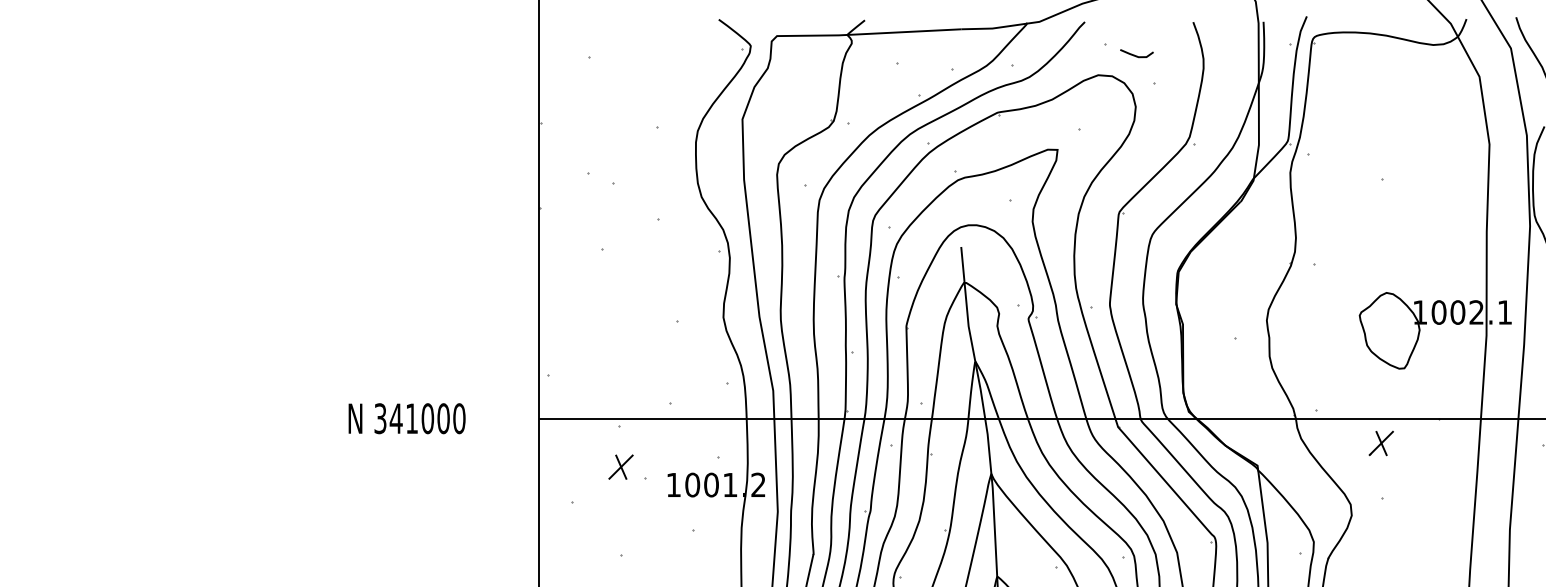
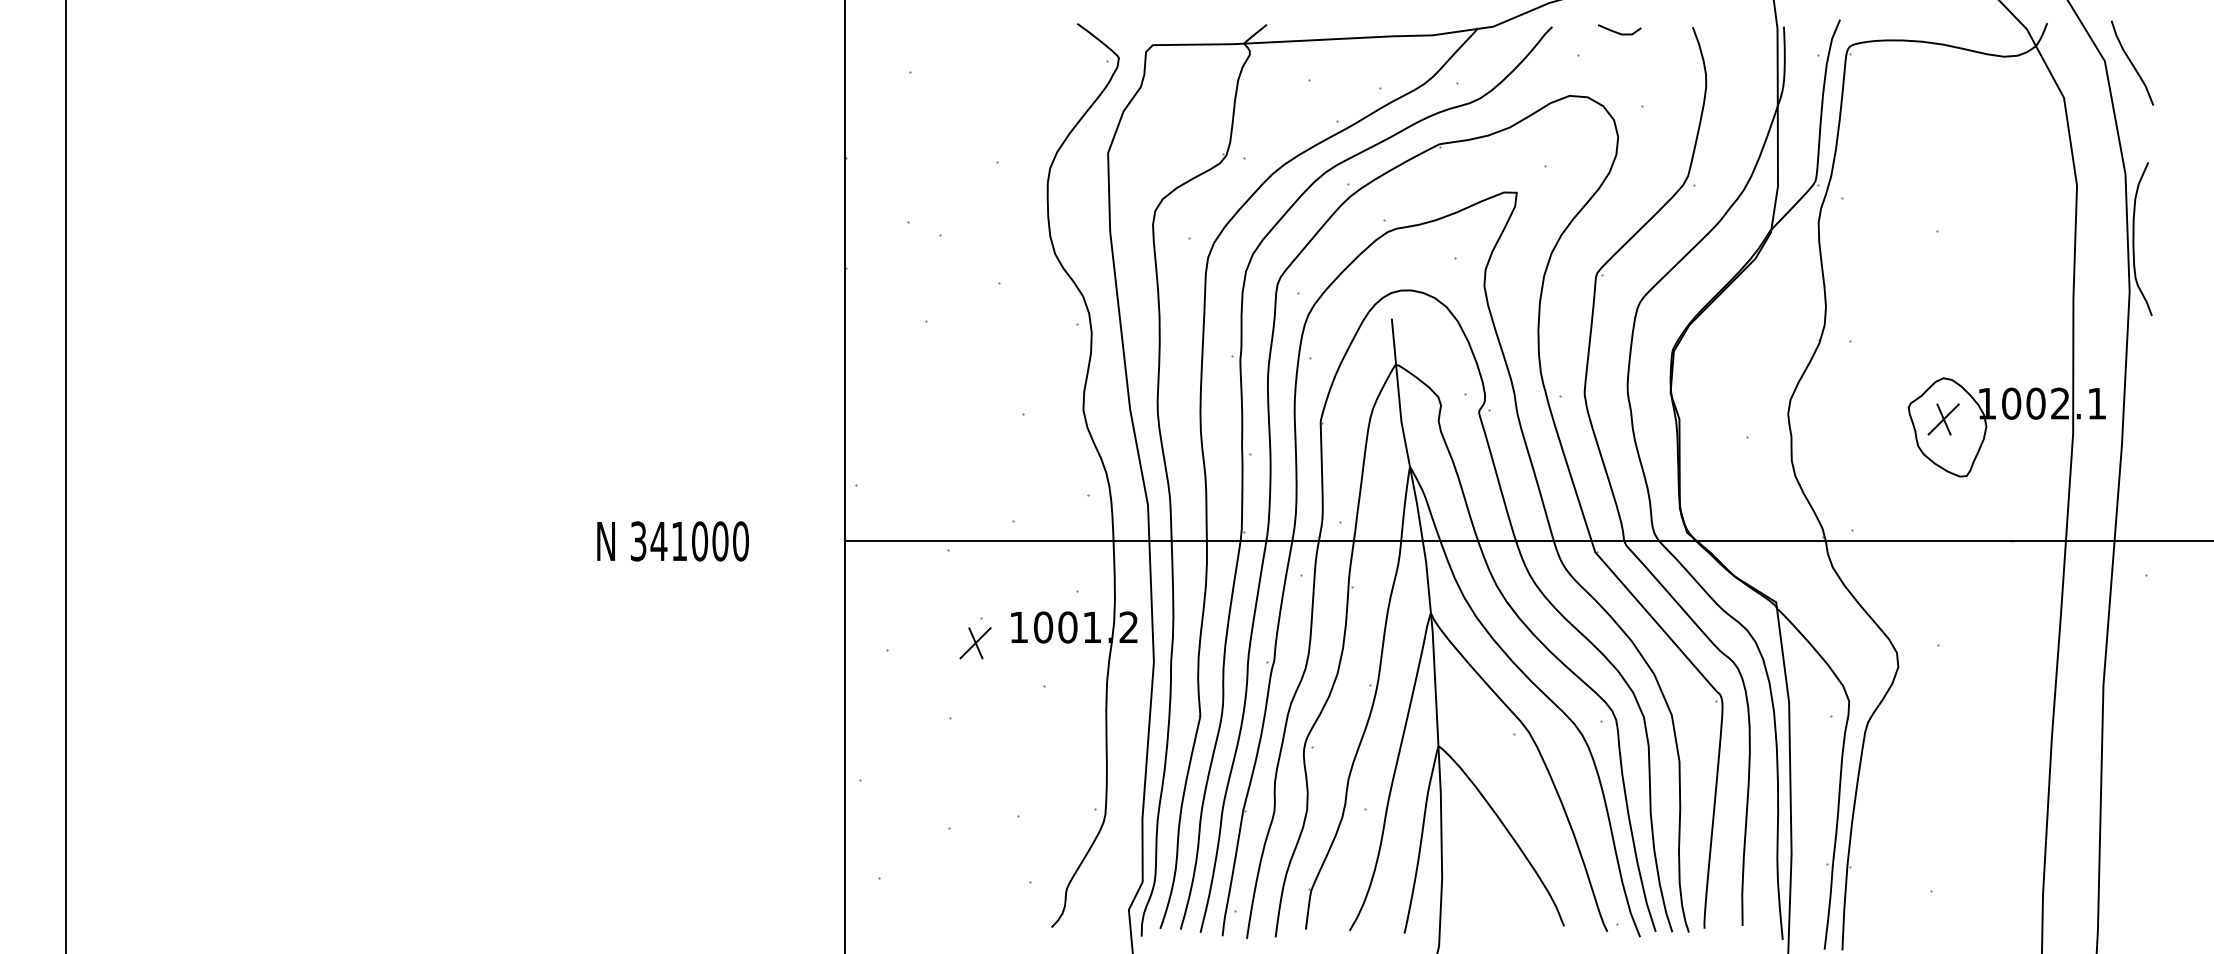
line: (1136, 55) -> (1619, 32), moved
part: (1381, 443) -> (1943, 419), moved
part: (620, 467) -> (975, 643), moved

